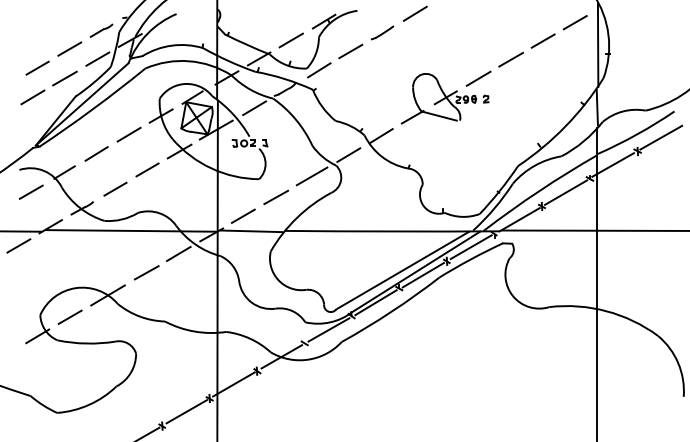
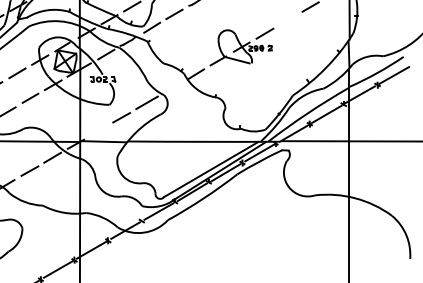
line: (510, 59) -> (287, 20), removed
line: (348, 154) -> (172, 87), removed
line: (242, 215) -> (97, 130), removed

